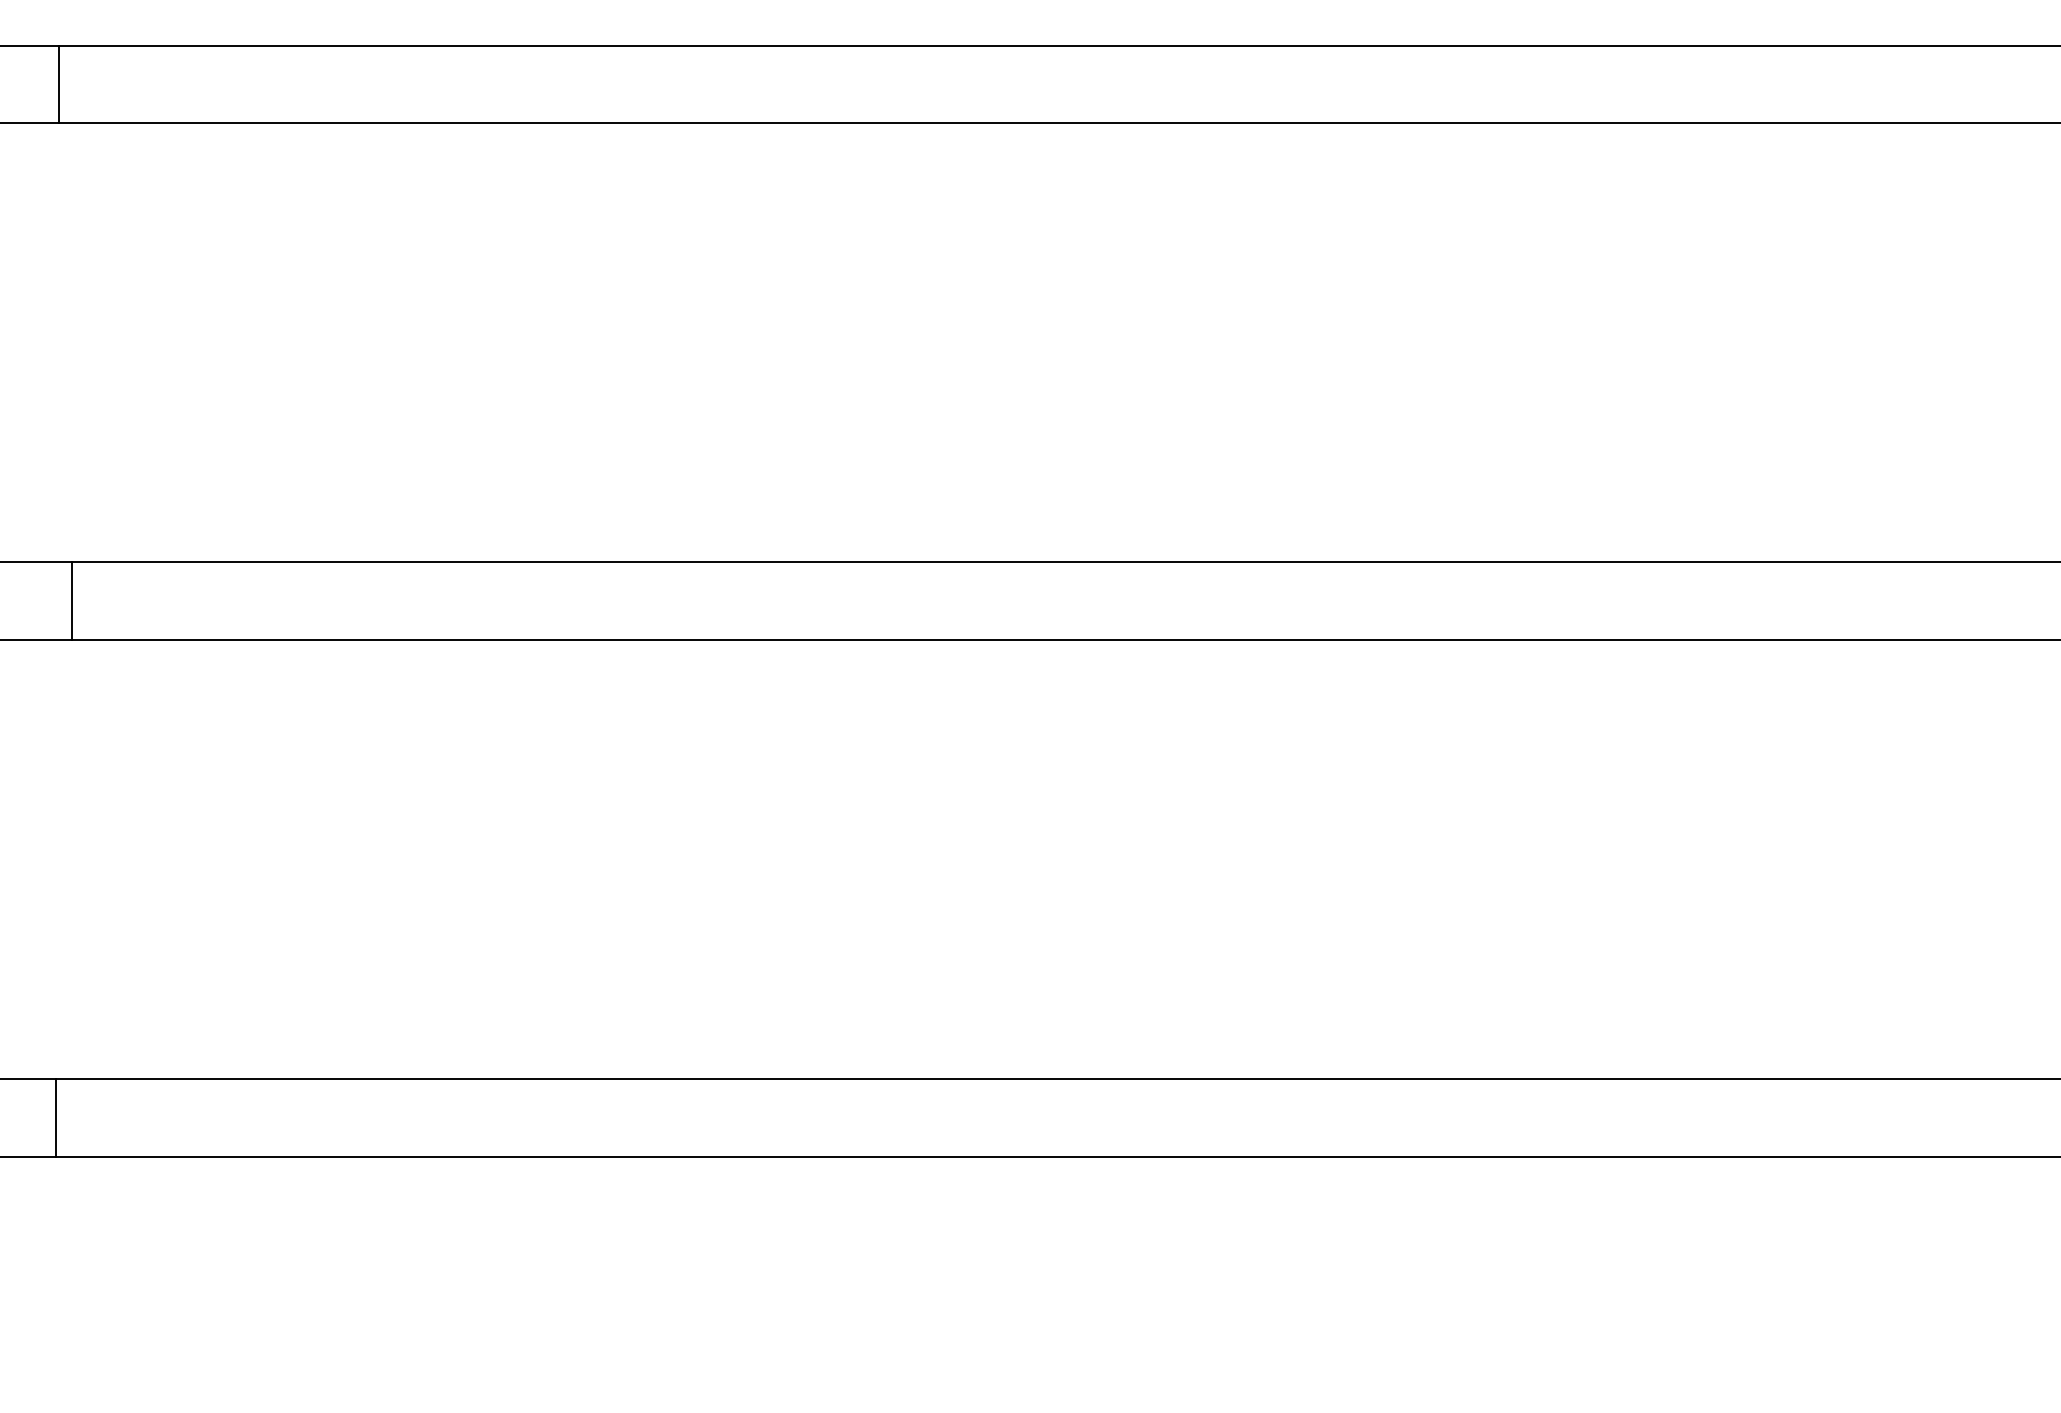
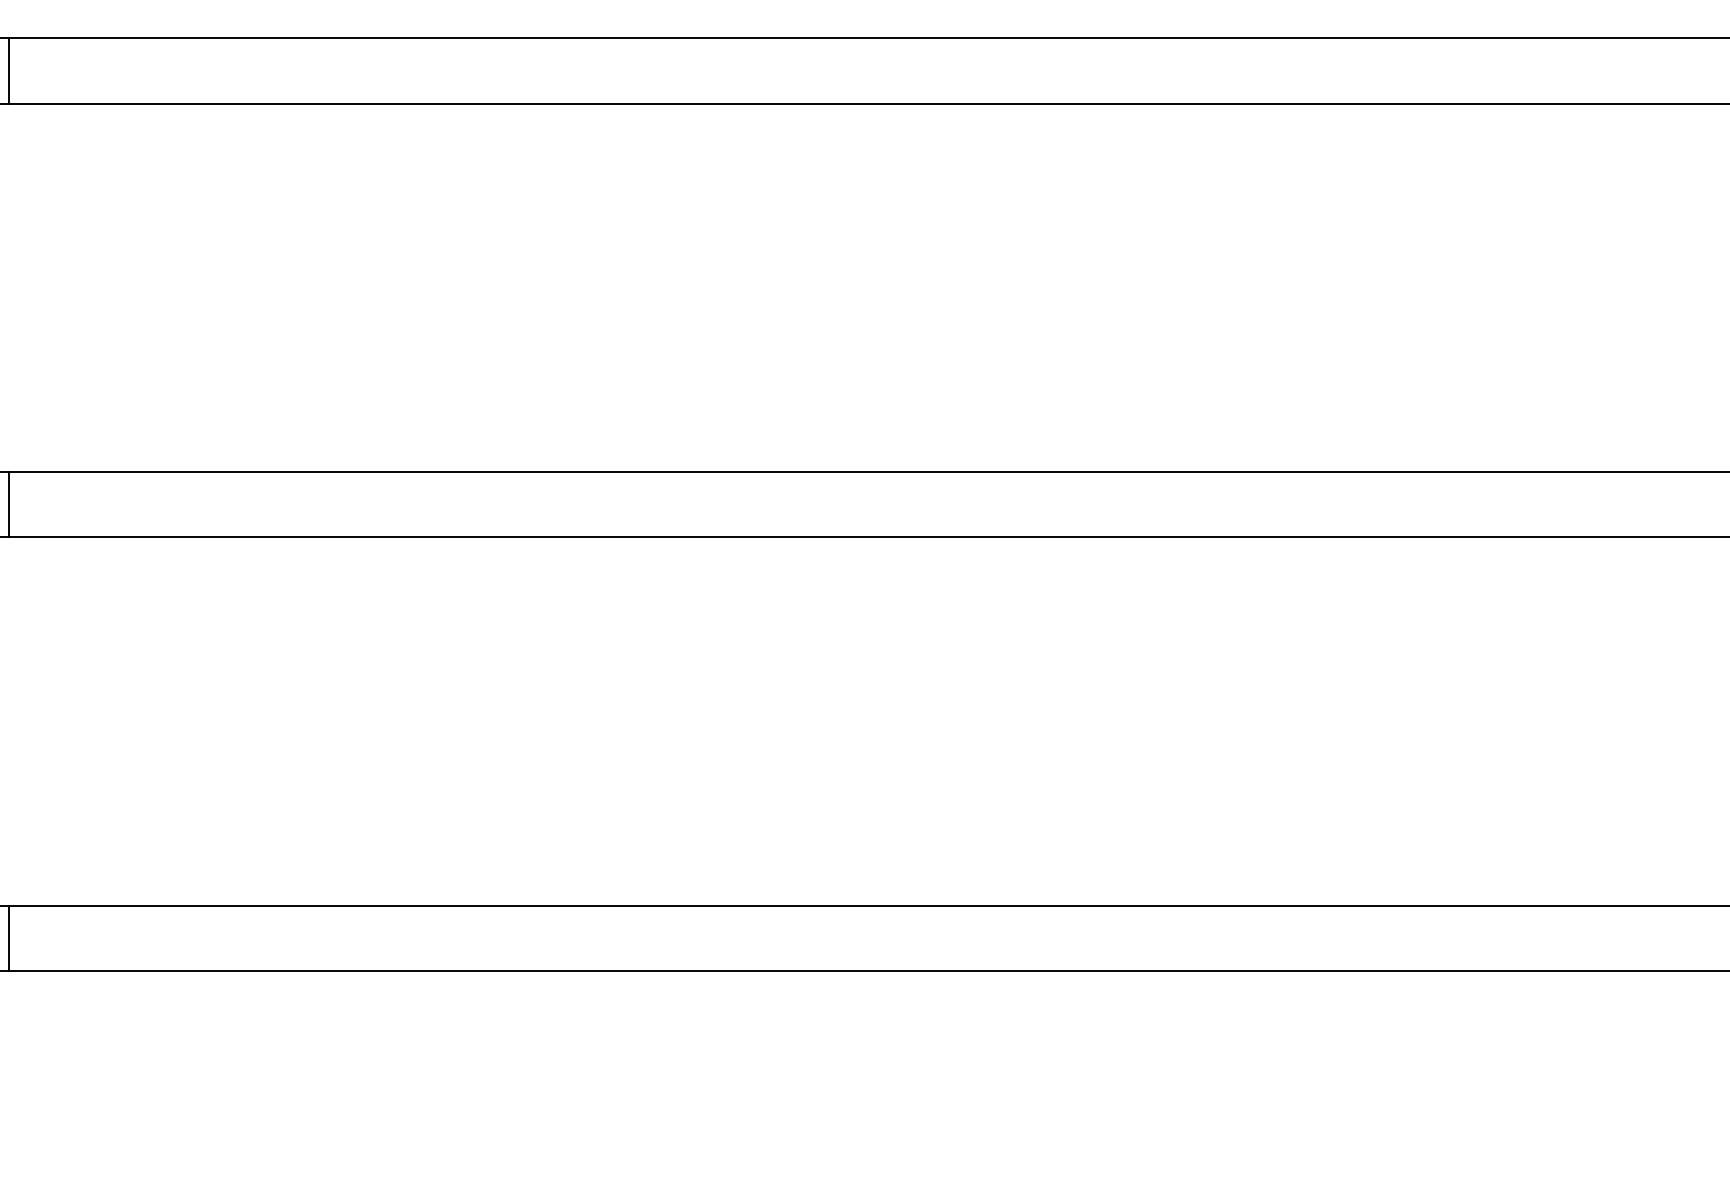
line: (59, 84) -> (8, 70), moved
line: (72, 600) -> (8, 504), moved
line: (56, 1117) -> (8, 937), moved

